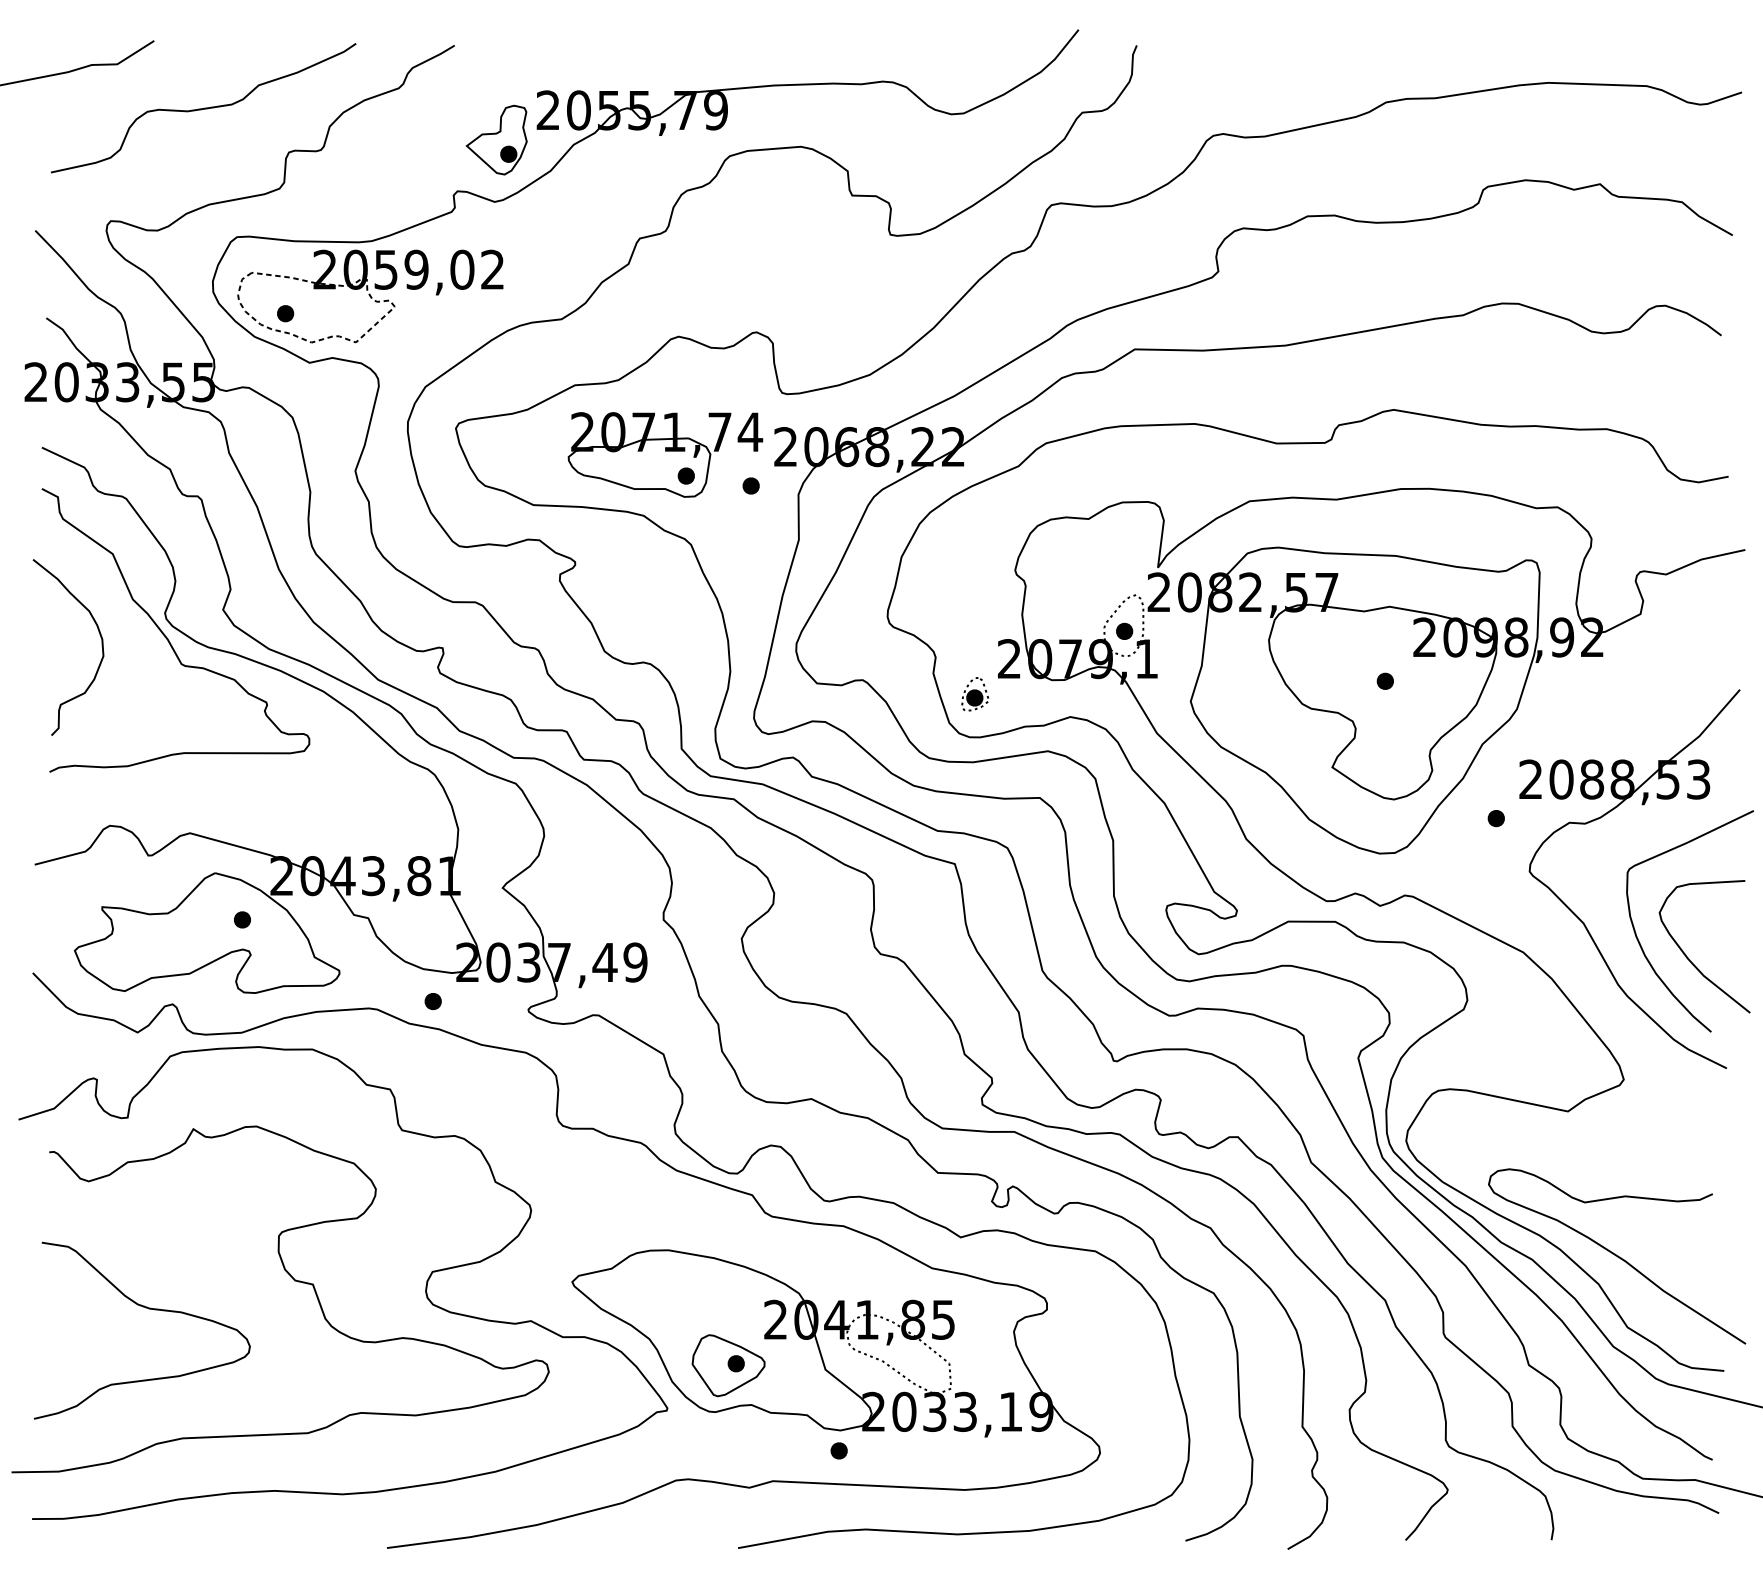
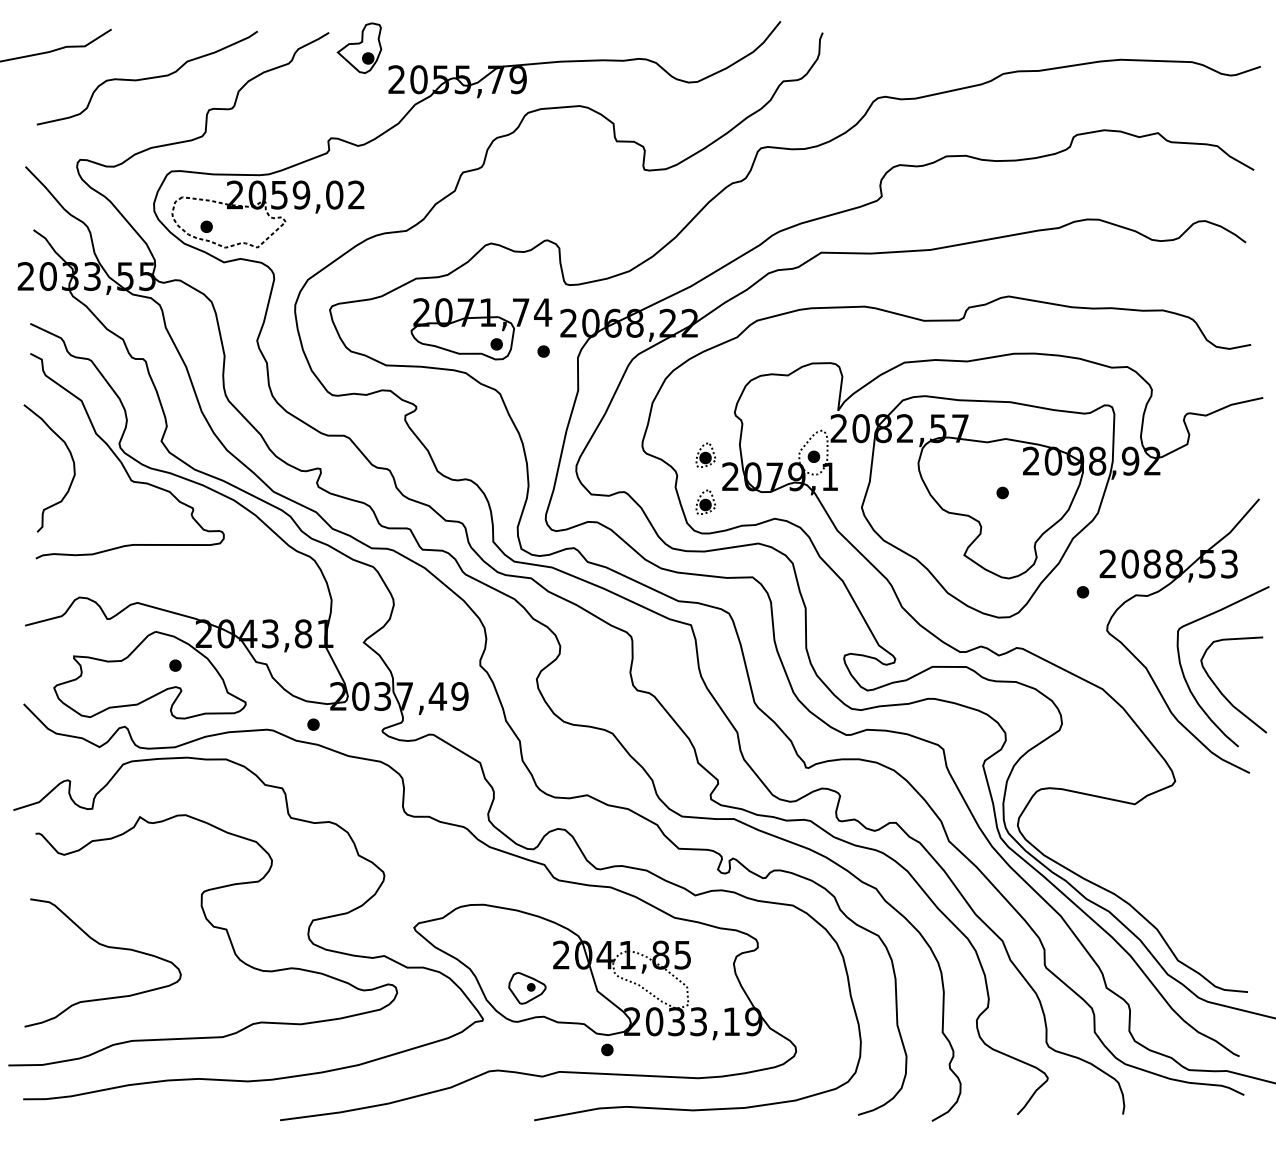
part: (496, 139) -> (359, 47), moved
part: (974, 628) -> (705, 454), added
curve: (1615, 1255) -> (1169, 908), removed
part: (728, 1365) -> (527, 988), size x0.7

